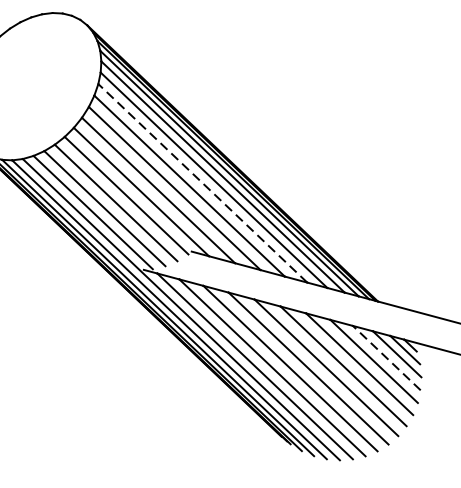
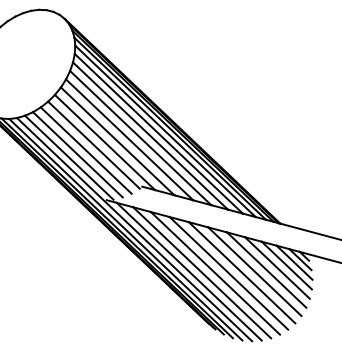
line: (202, 183) -> (150, 136), dashed -> solid
line: (386, 358) -> (286, 265), dashed -> solid

